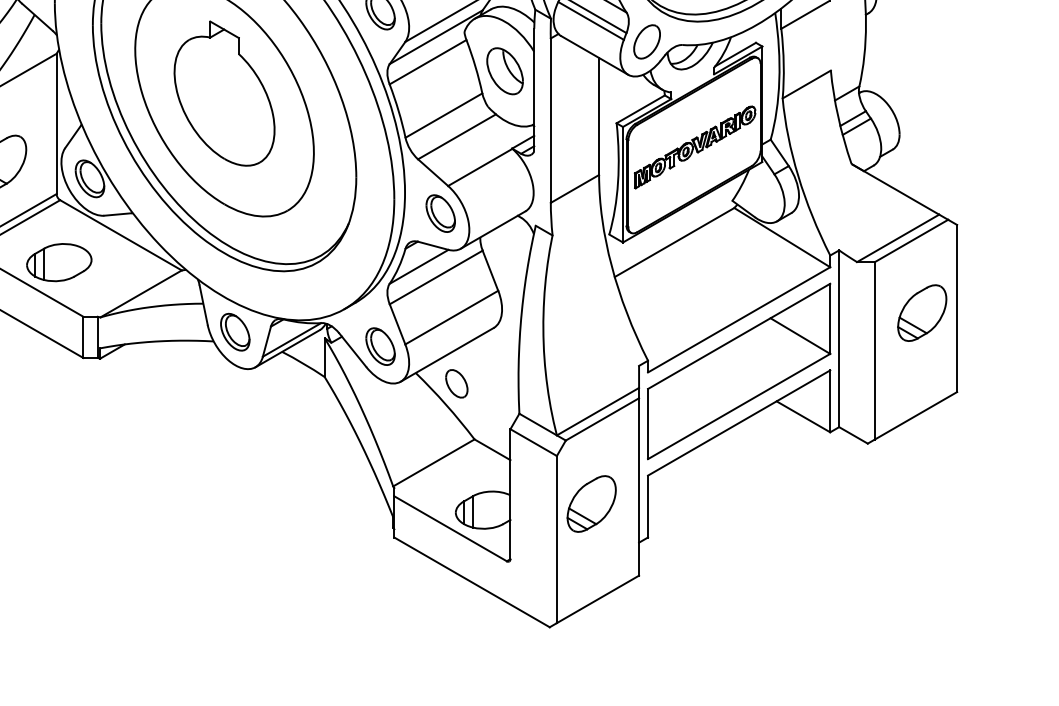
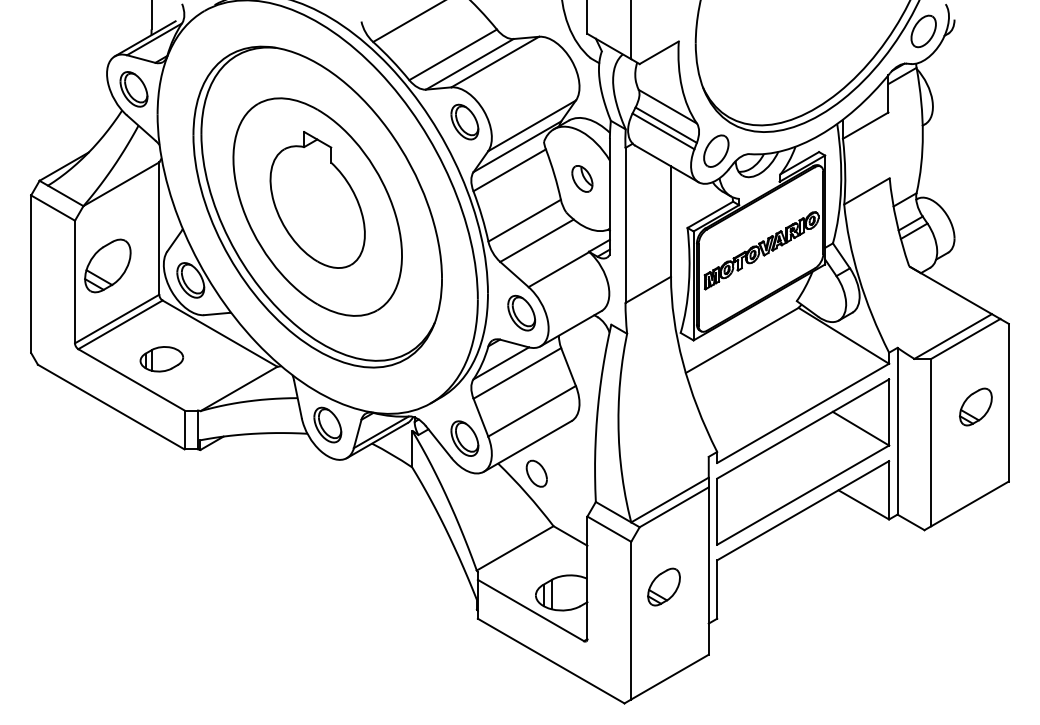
part: (505, 70) -> (582, 178), size x0.6
part: (58, 261) -> (161, 358), size x0.7
part: (921, 312) -> (975, 406), size x0.7
part: (591, 503) -> (663, 586), size x0.7

